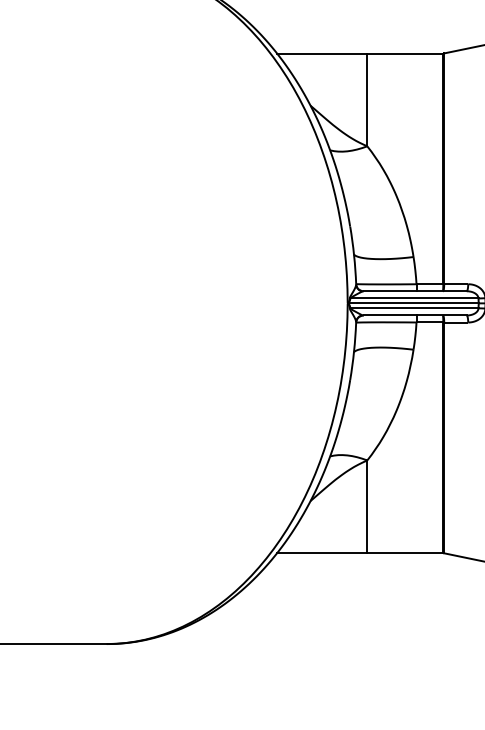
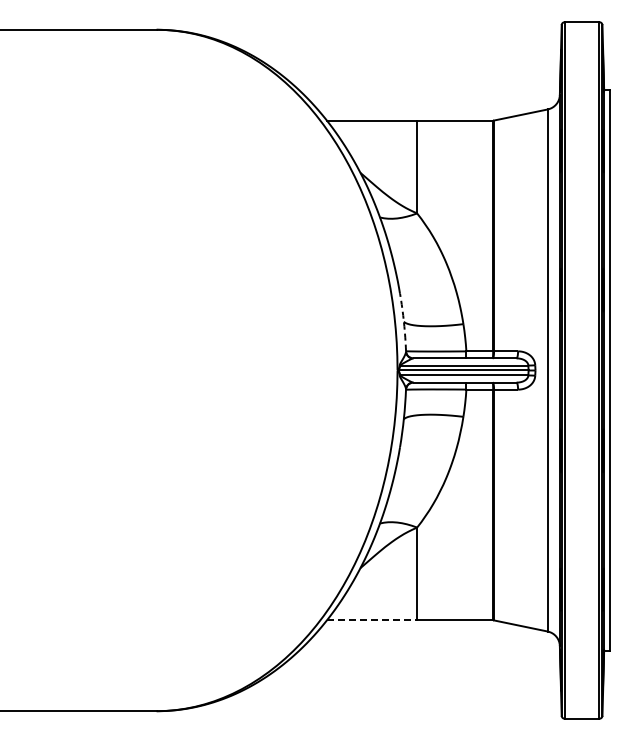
arc: (353, 255) -> (403, 322), solid -> dashed
line: (322, 553) -> (372, 620), solid -> dashed

